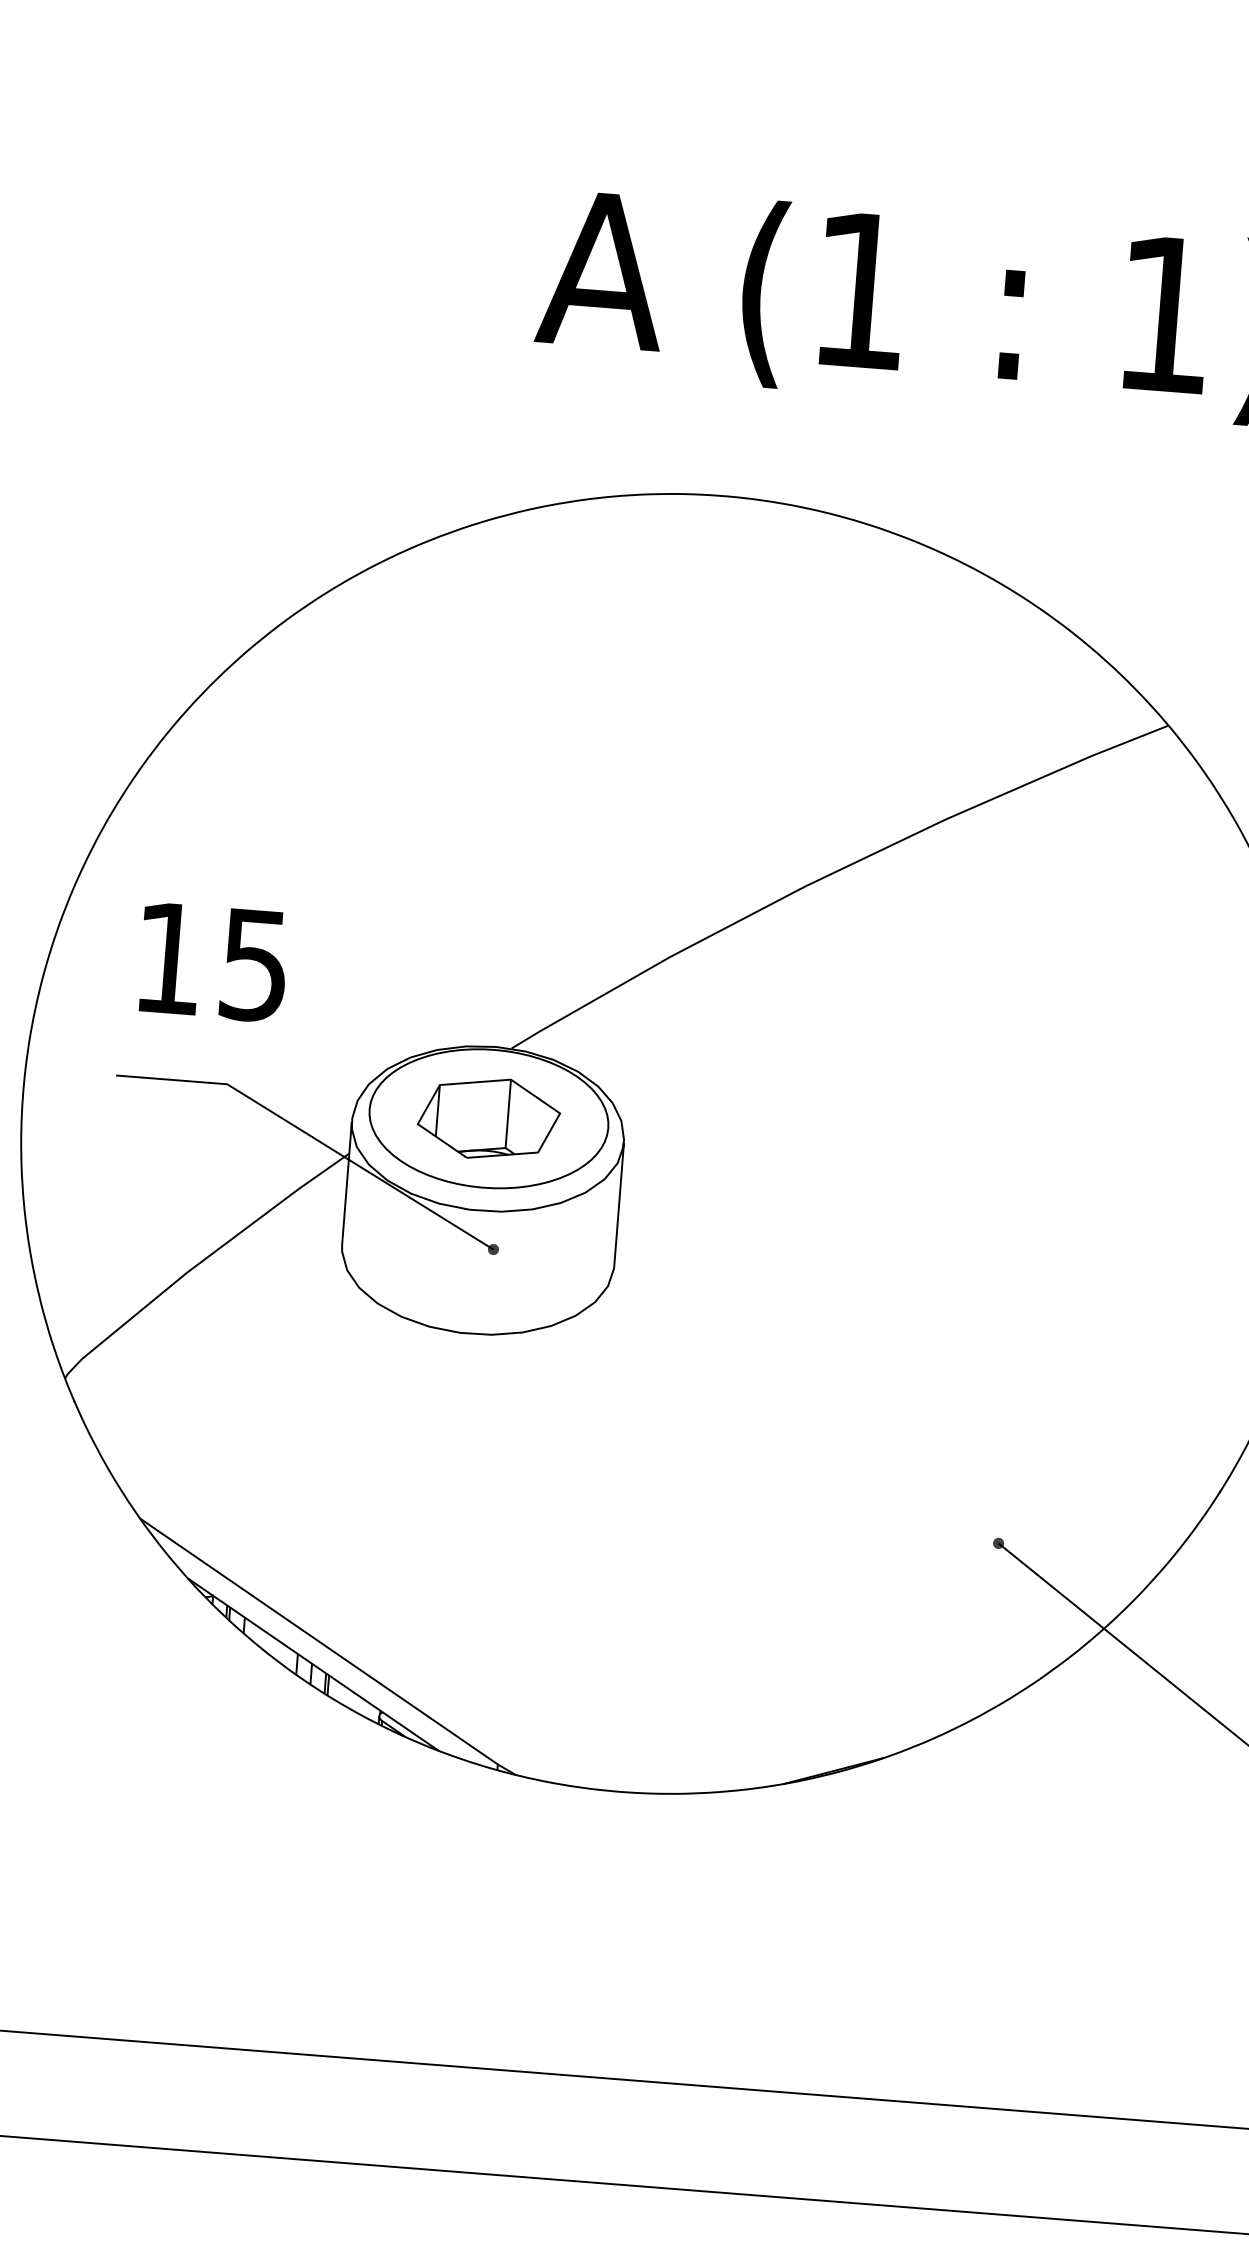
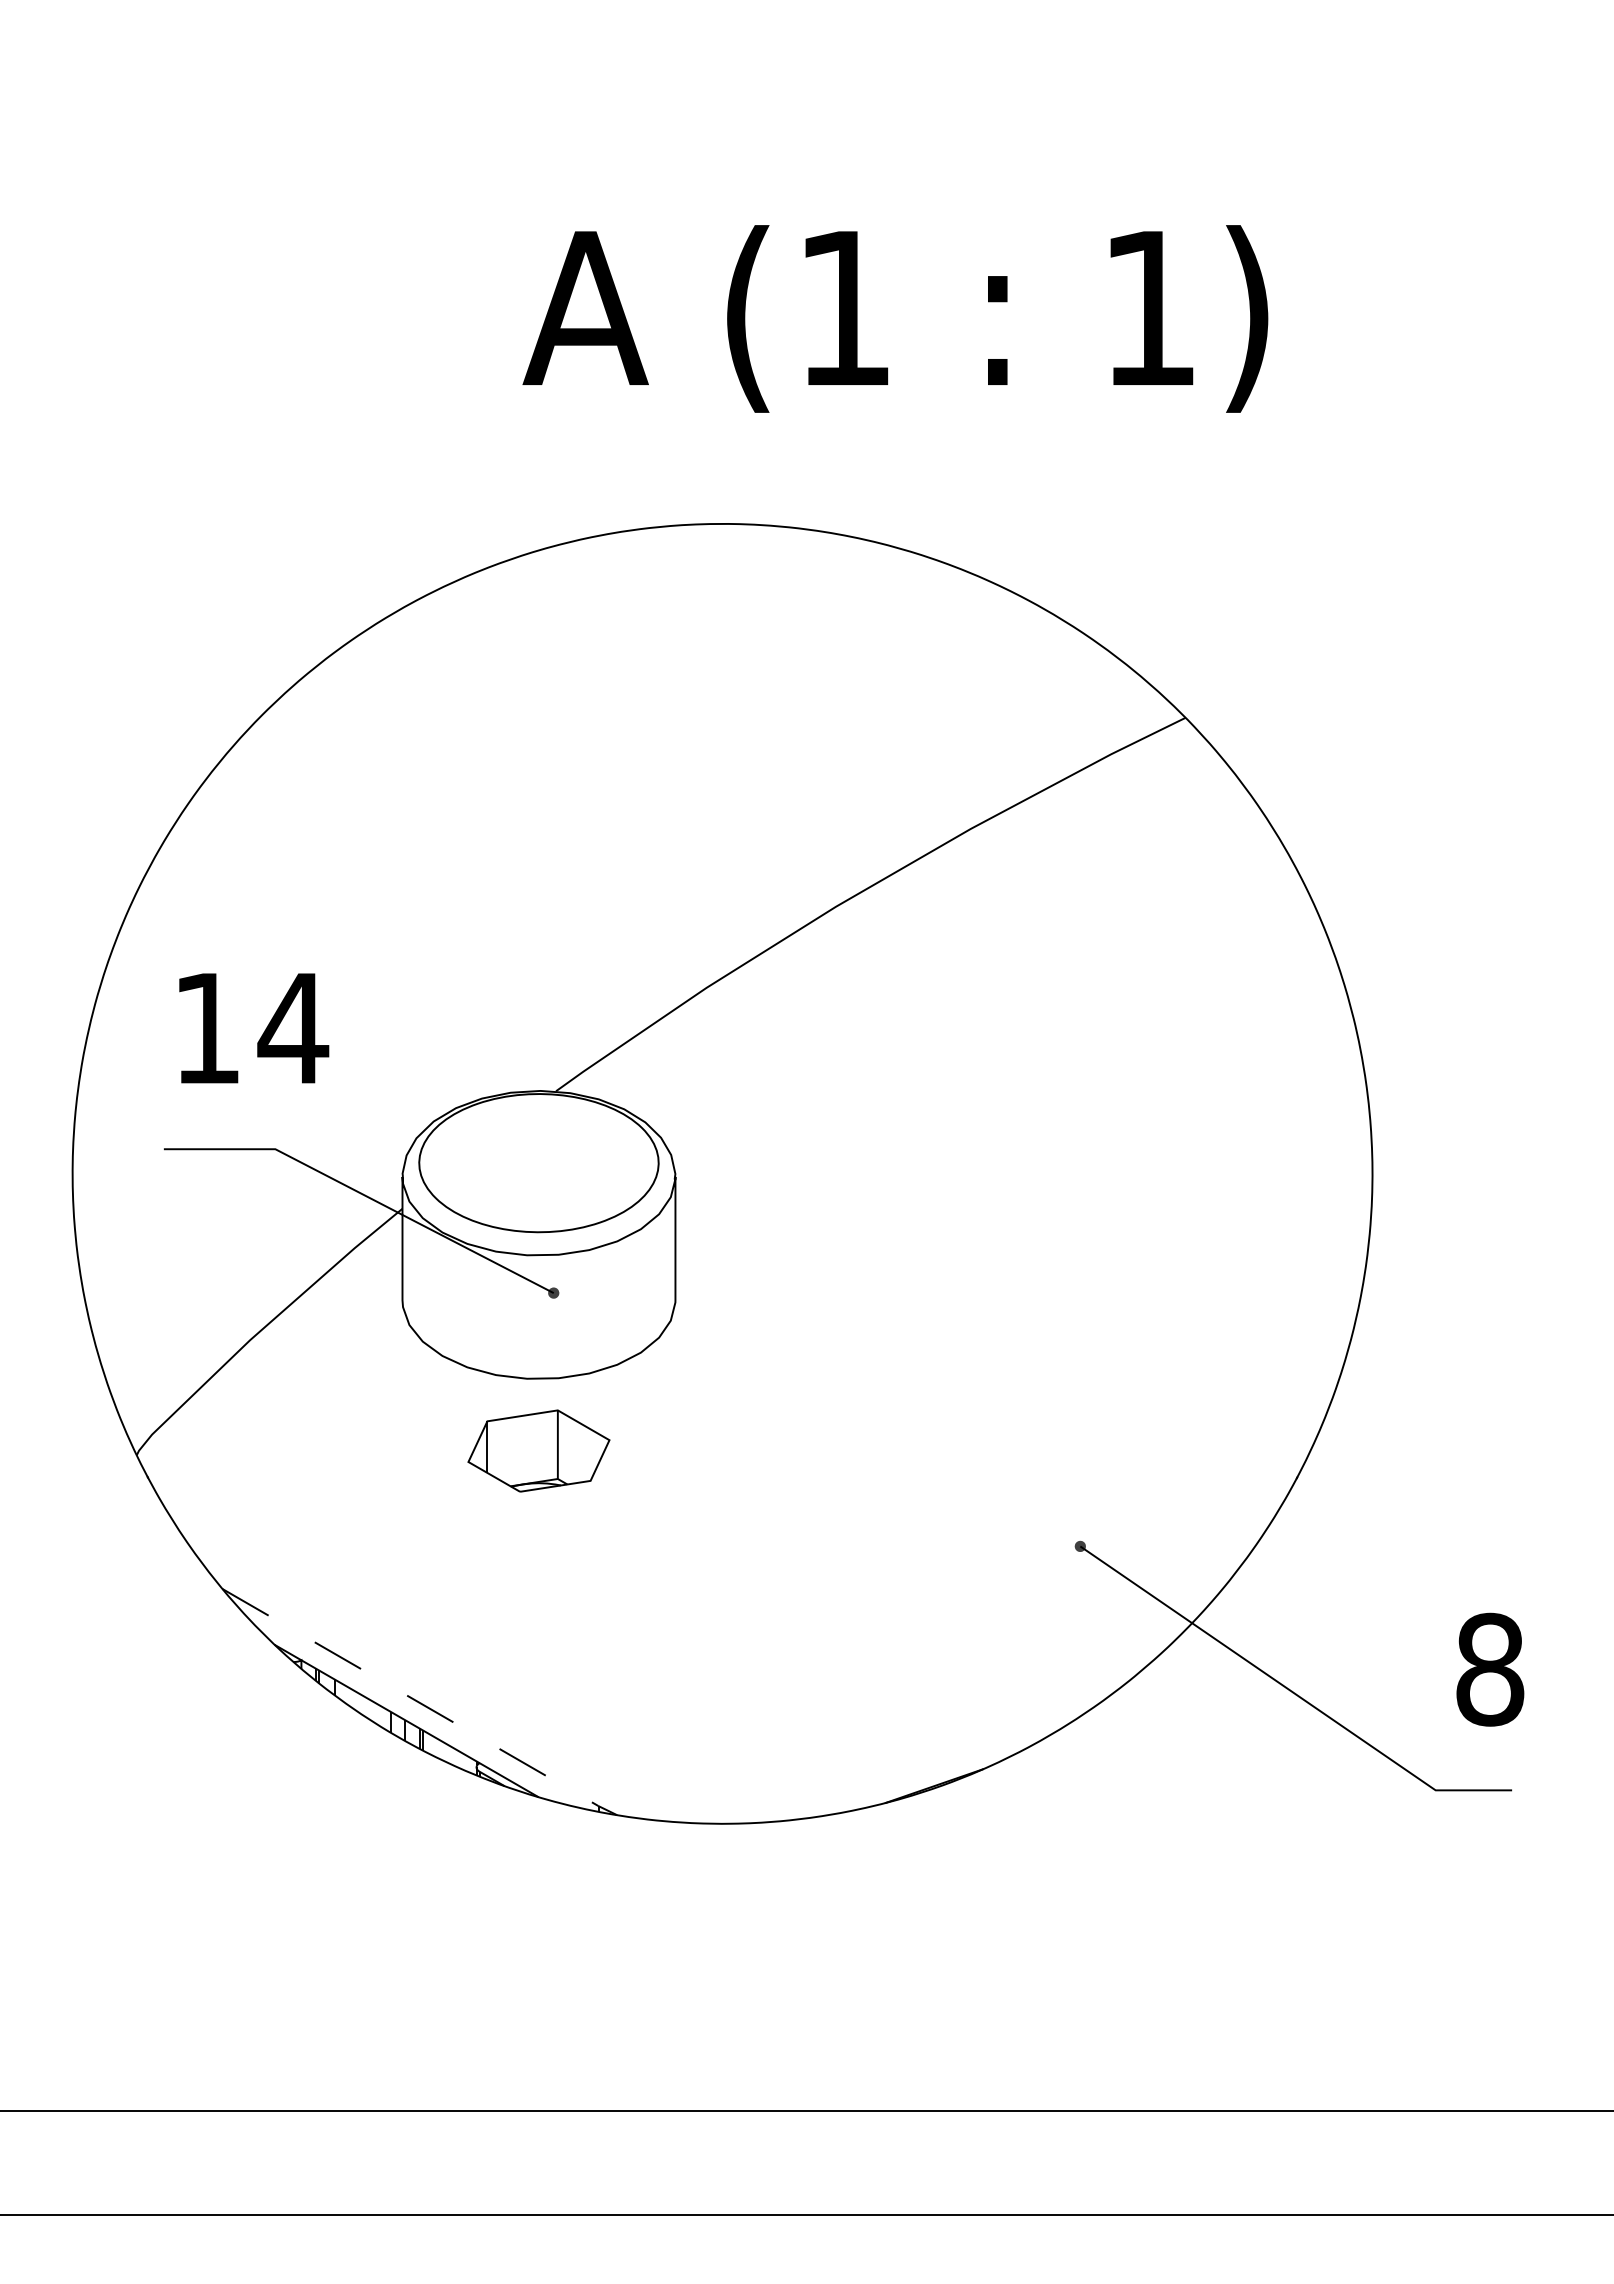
text: (254, 966) -> (293, 1029), 15 -> 14
part: (488, 1118) -> (538, 1450), moved
line: (328, 1648) -> (420, 1703), solid -> dashed

